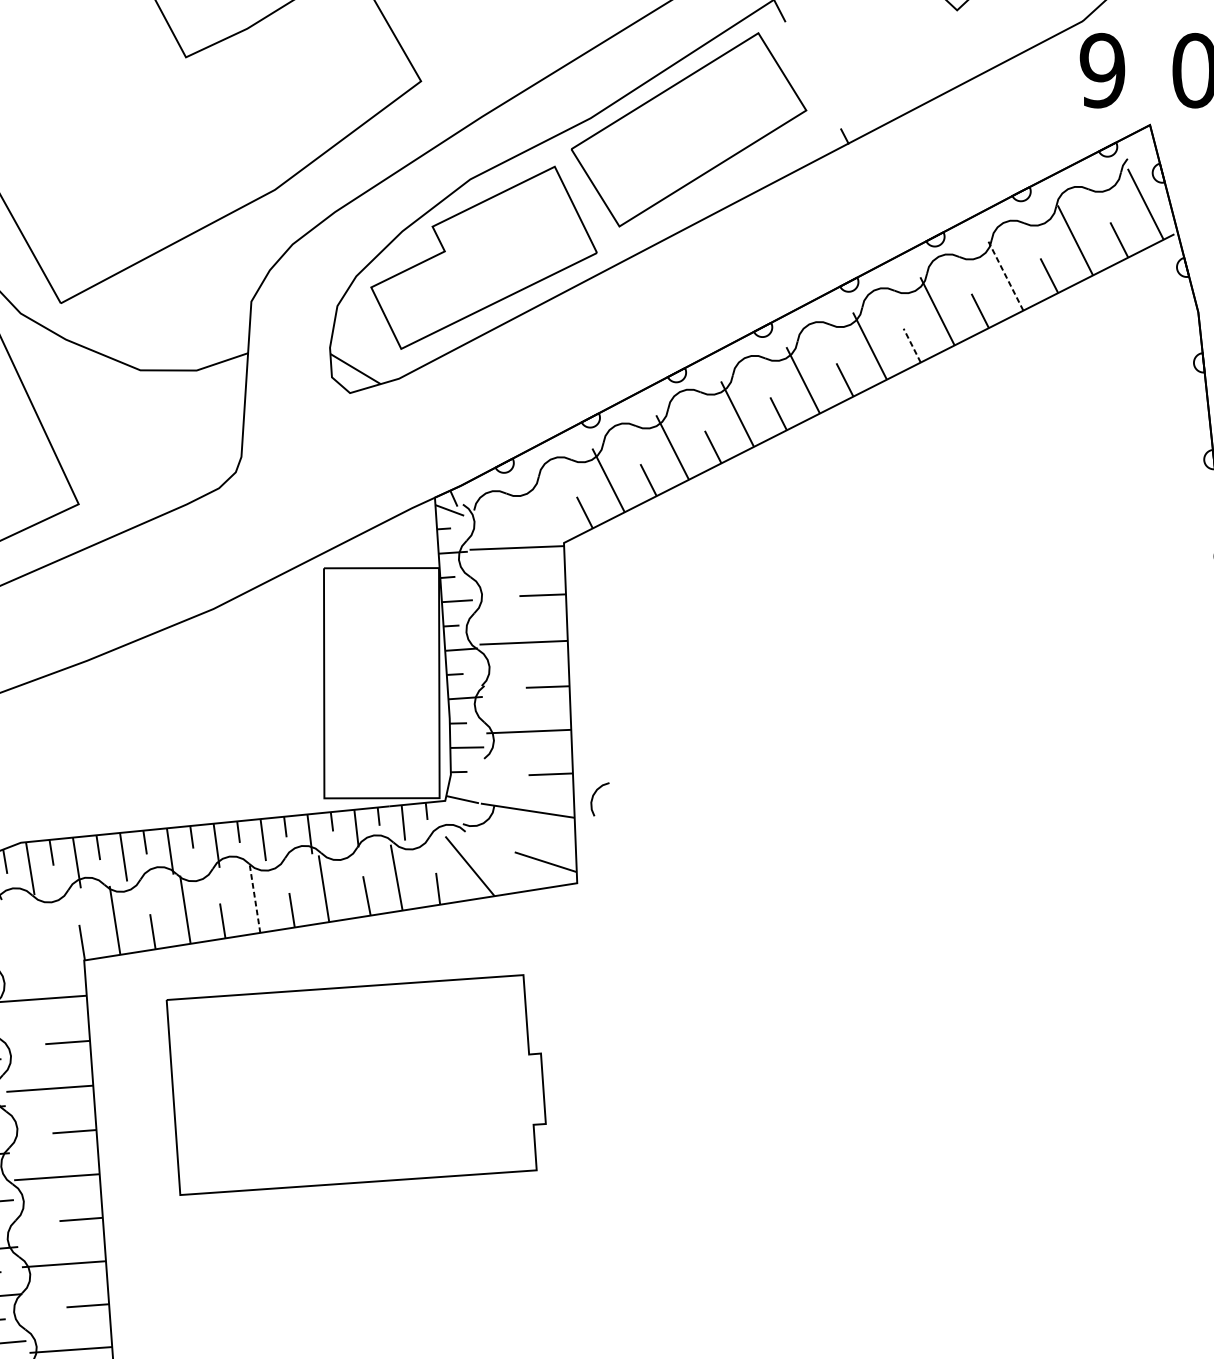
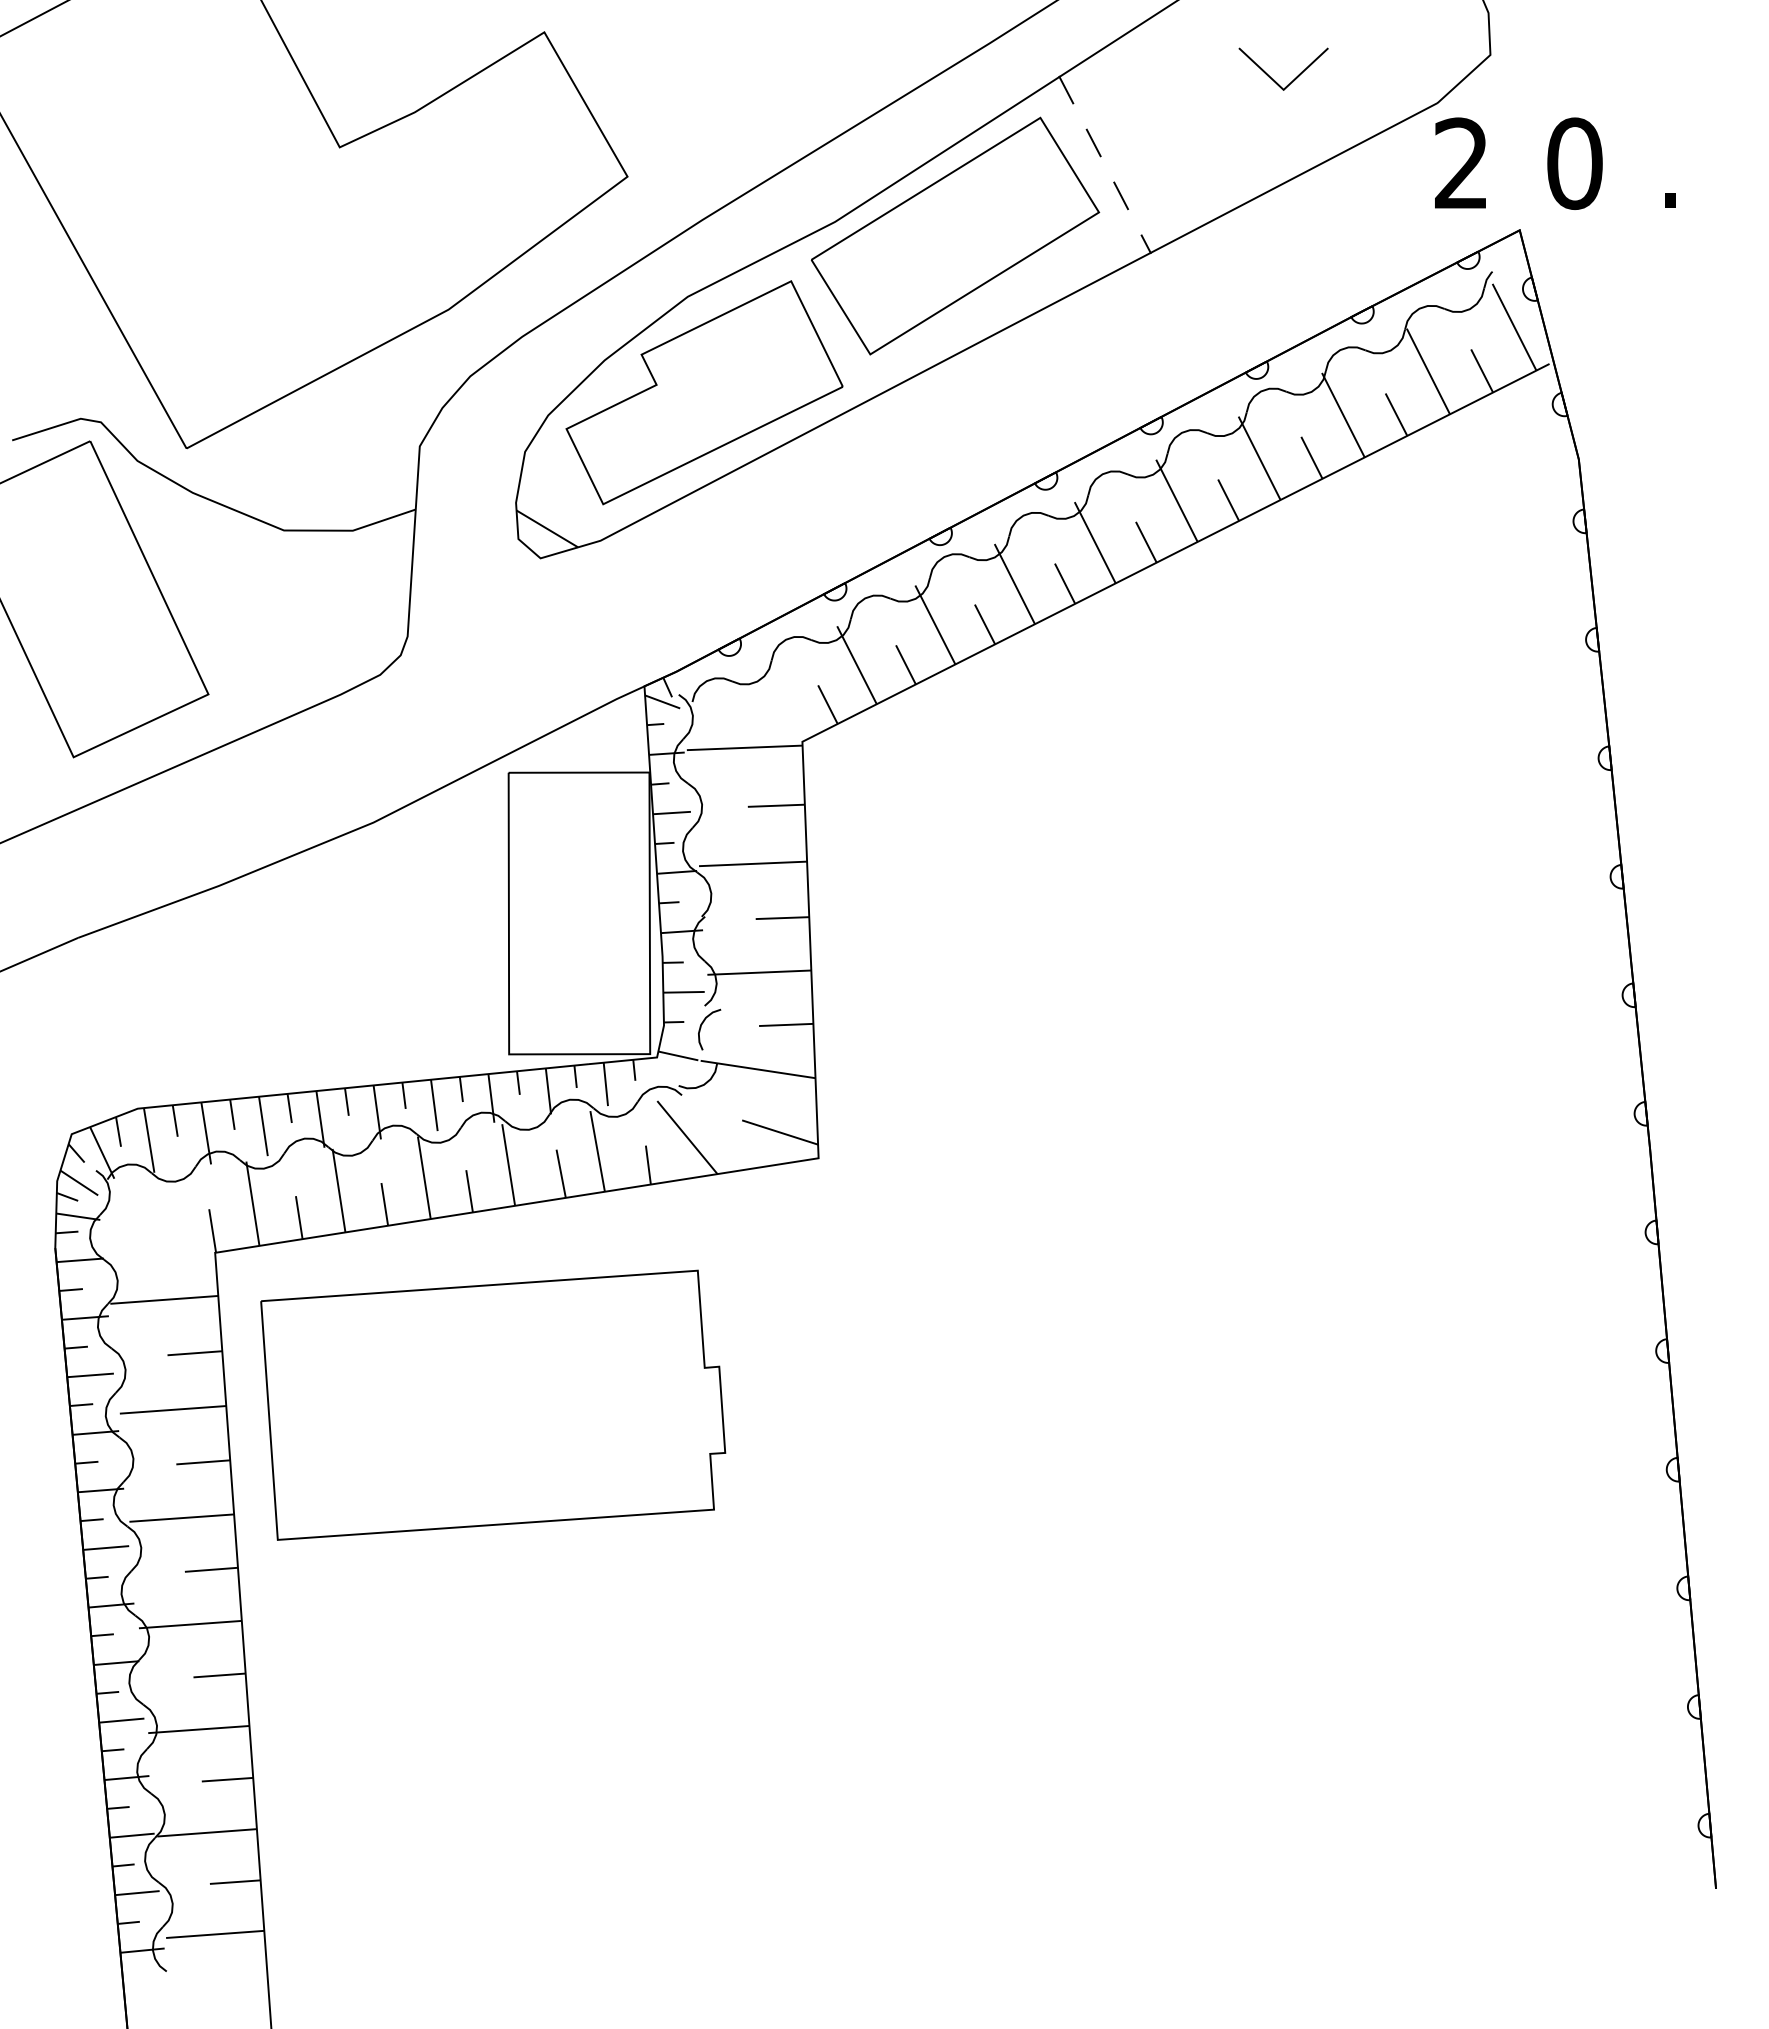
line: (801, 53) -> (1093, 142), added
text: (1102, 70) -> (1461, 163), 9 -> 2
line: (824, 96) -> (1121, 195), added
line: (1006, 275) -> (1343, 414), dashed -> solid
line: (912, 345) -> (1228, 499), dashed -> solid
curve: (593, 798) -> (701, 1028), moved
line: (255, 898) -> (424, 1177), dashed -> solid
part: (356, 1084) -> (493, 1404), moved

